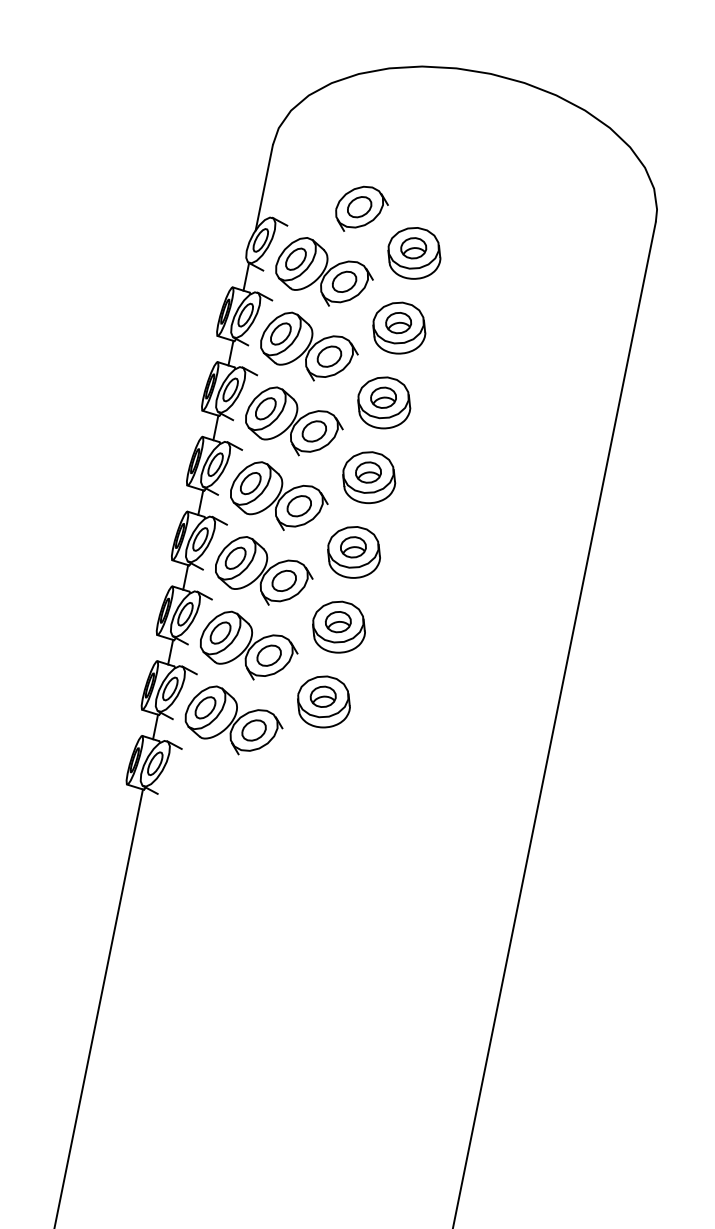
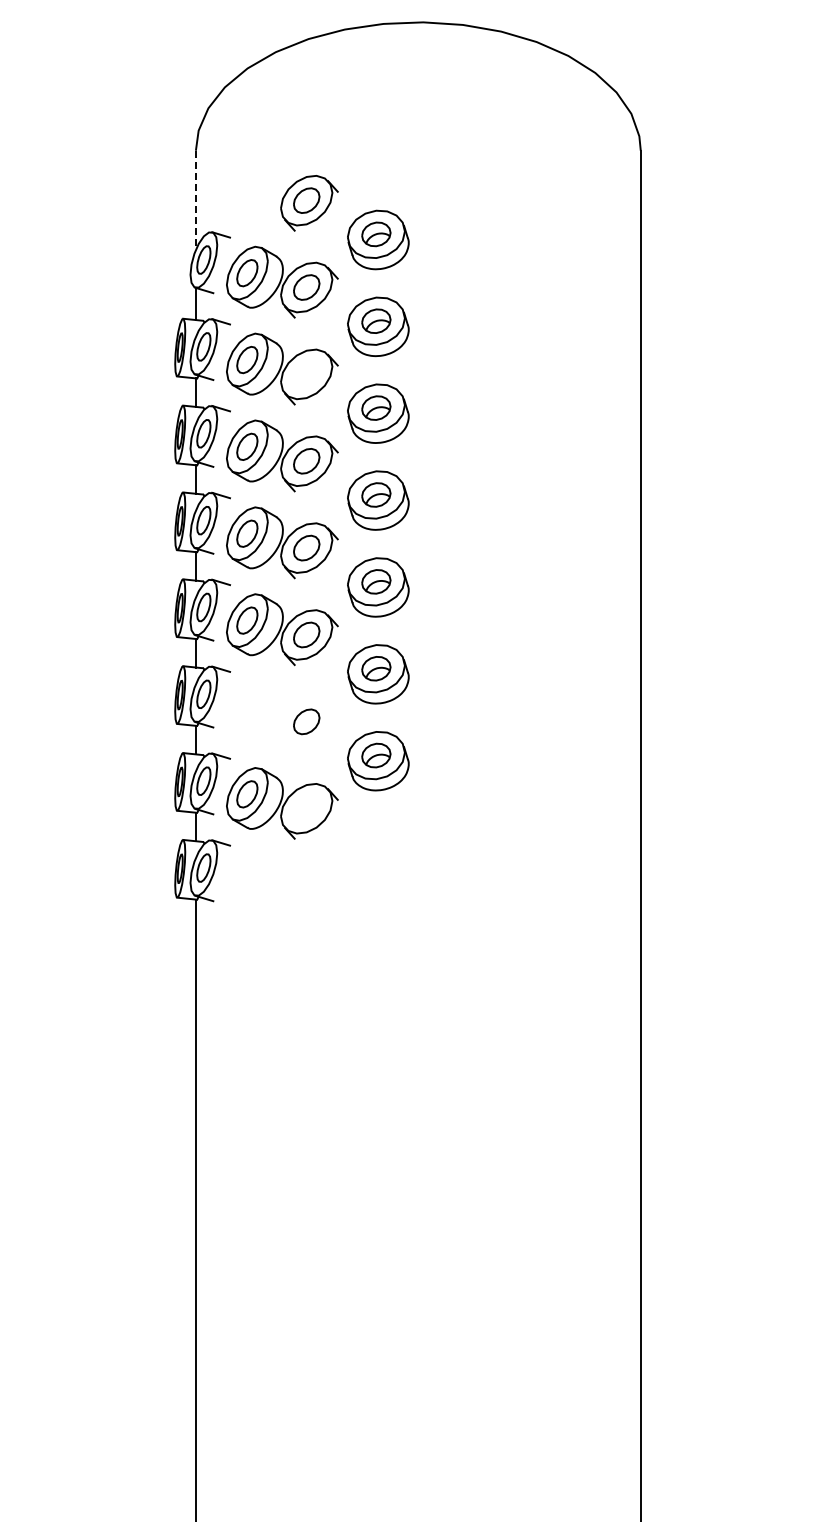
line: (263, 187) -> (195, 200), solid -> dashed
part: (329, 356) -> (306, 374), removed
part: (249, 646) -> (282, 716), removed
part: (253, 730) -> (306, 808), removed

